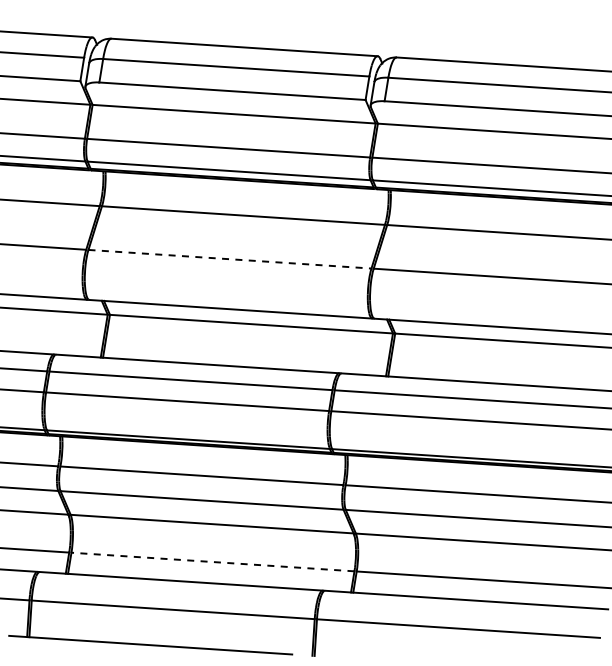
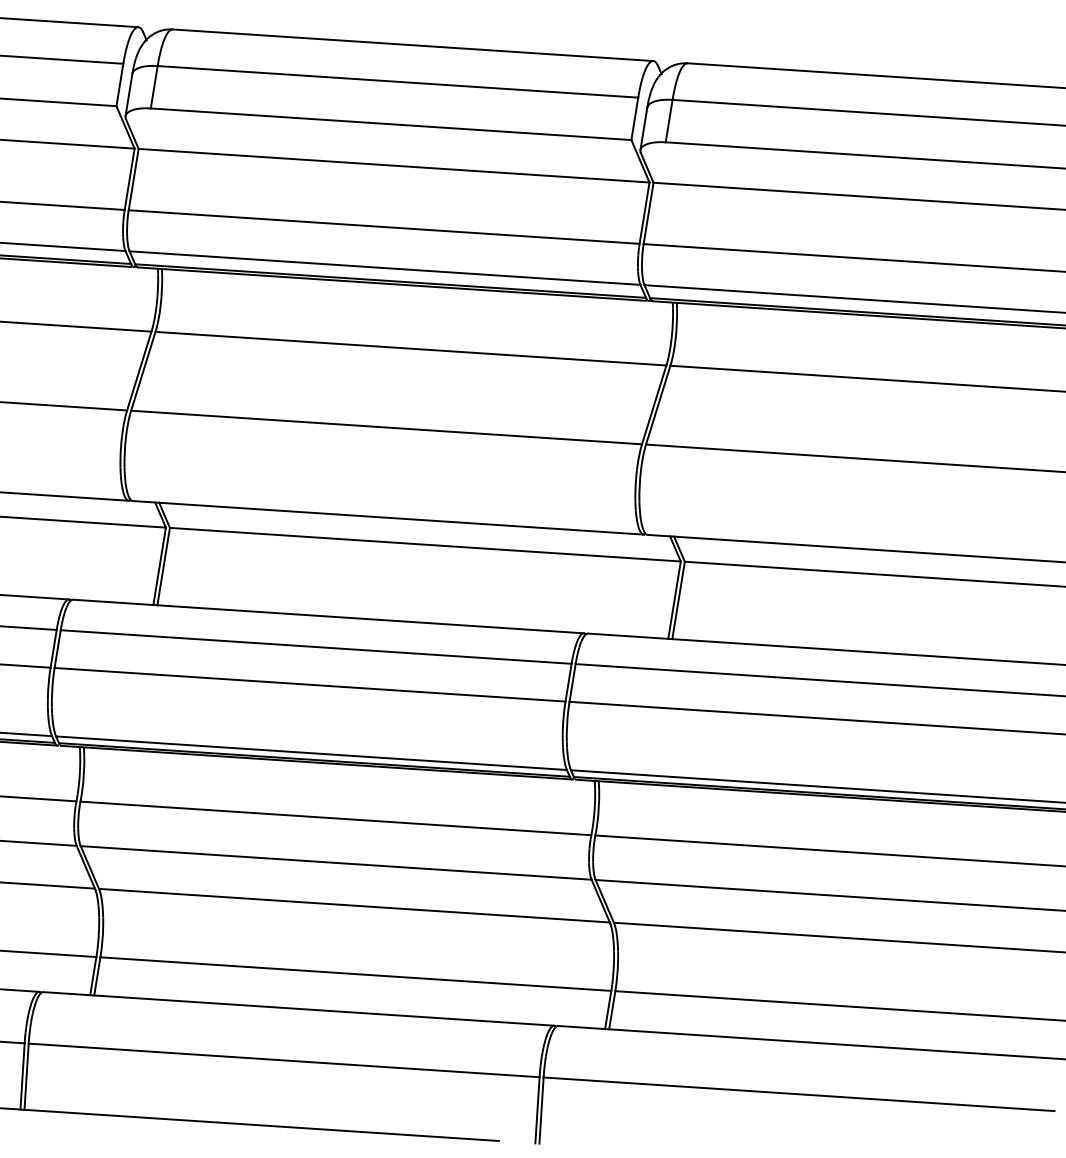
line: (229, 259) -> (385, 427), dashed -> solid
line: (212, 562) -> (355, 974), dashed -> solid

